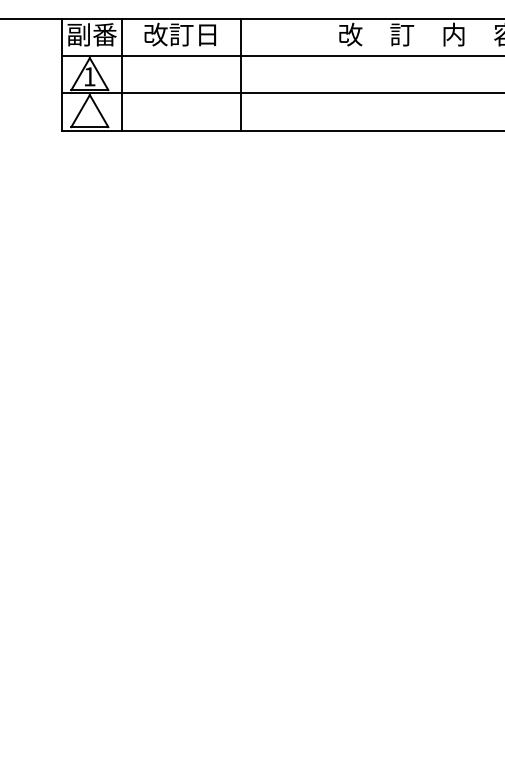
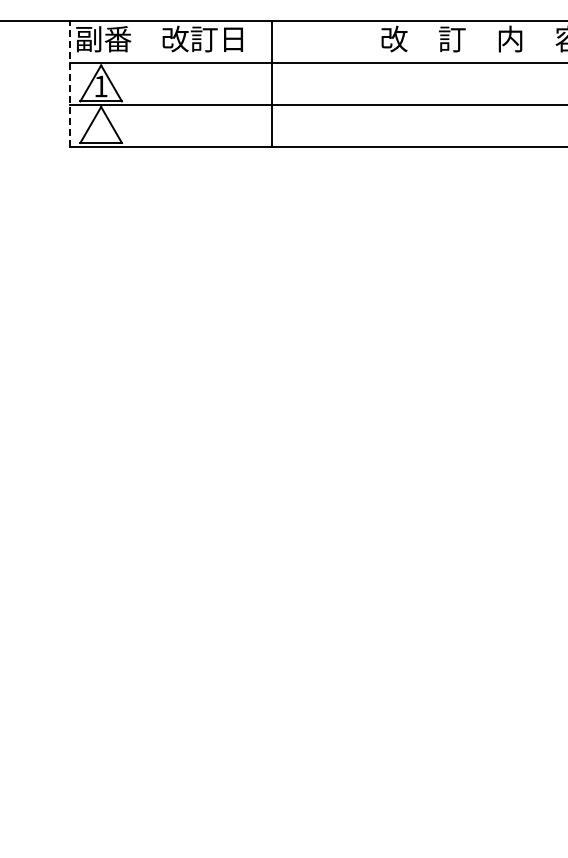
line: (61, 75) -> (69, 84), solid -> dashed
line: (122, 75) -> (137, 84), removed

